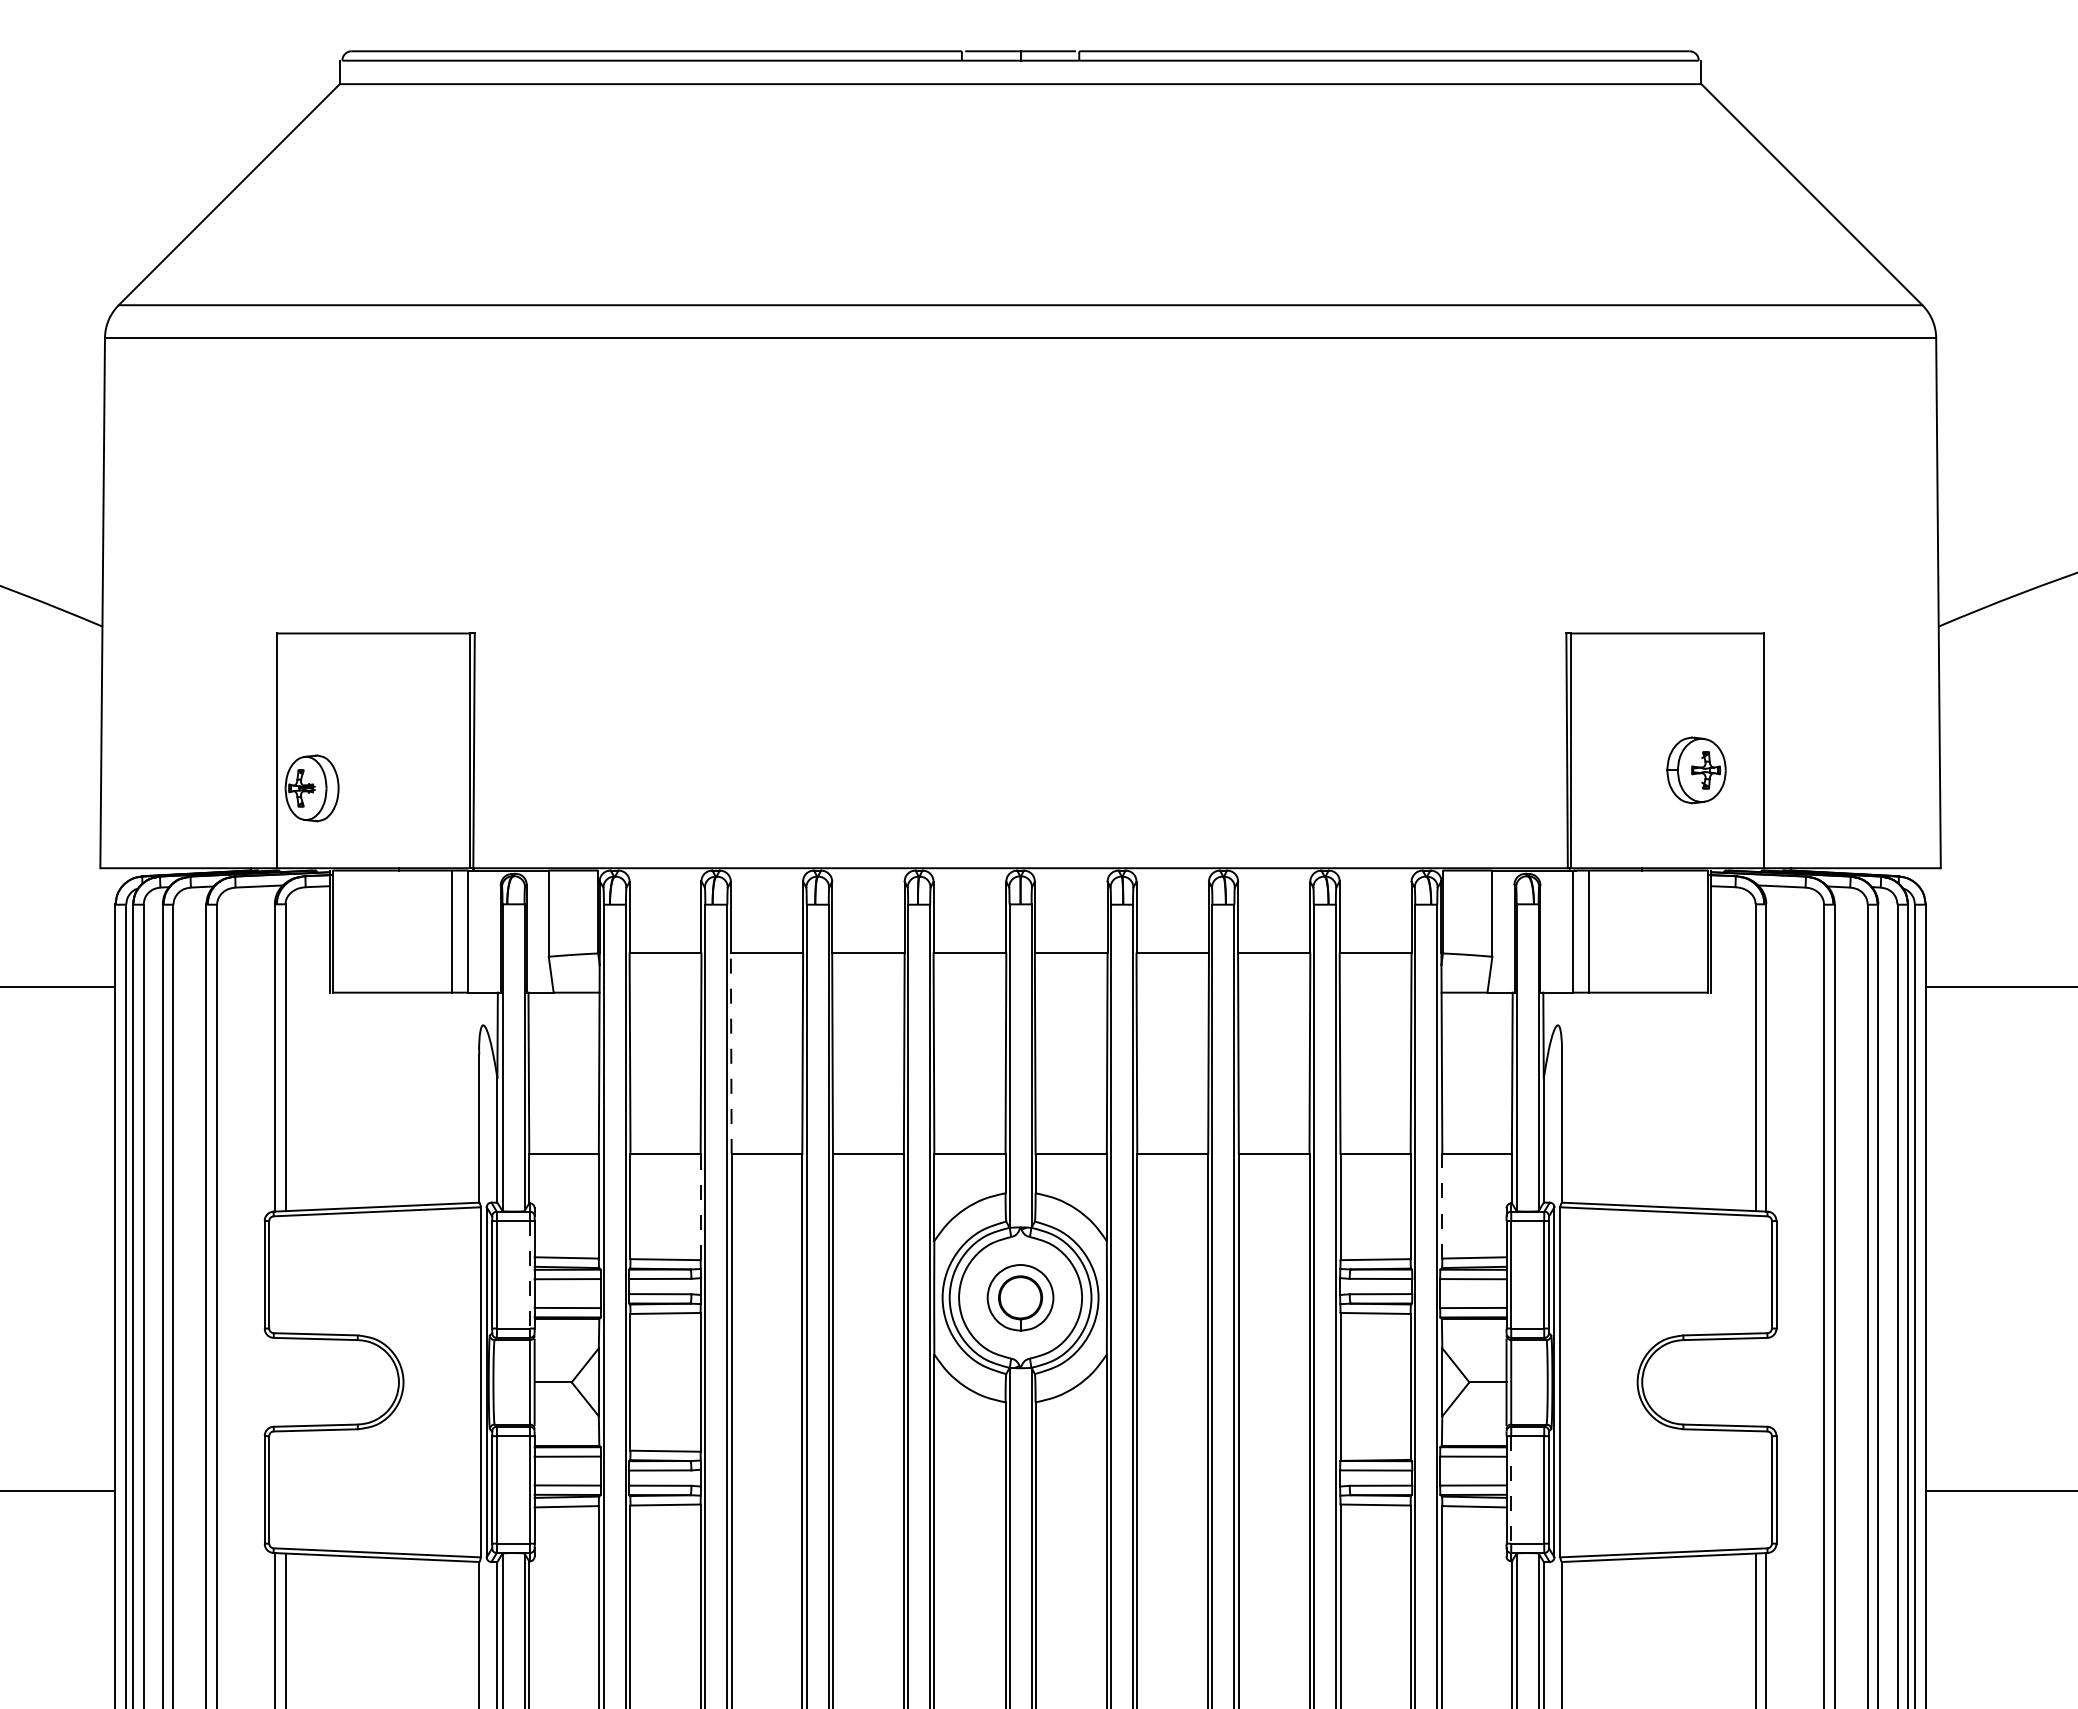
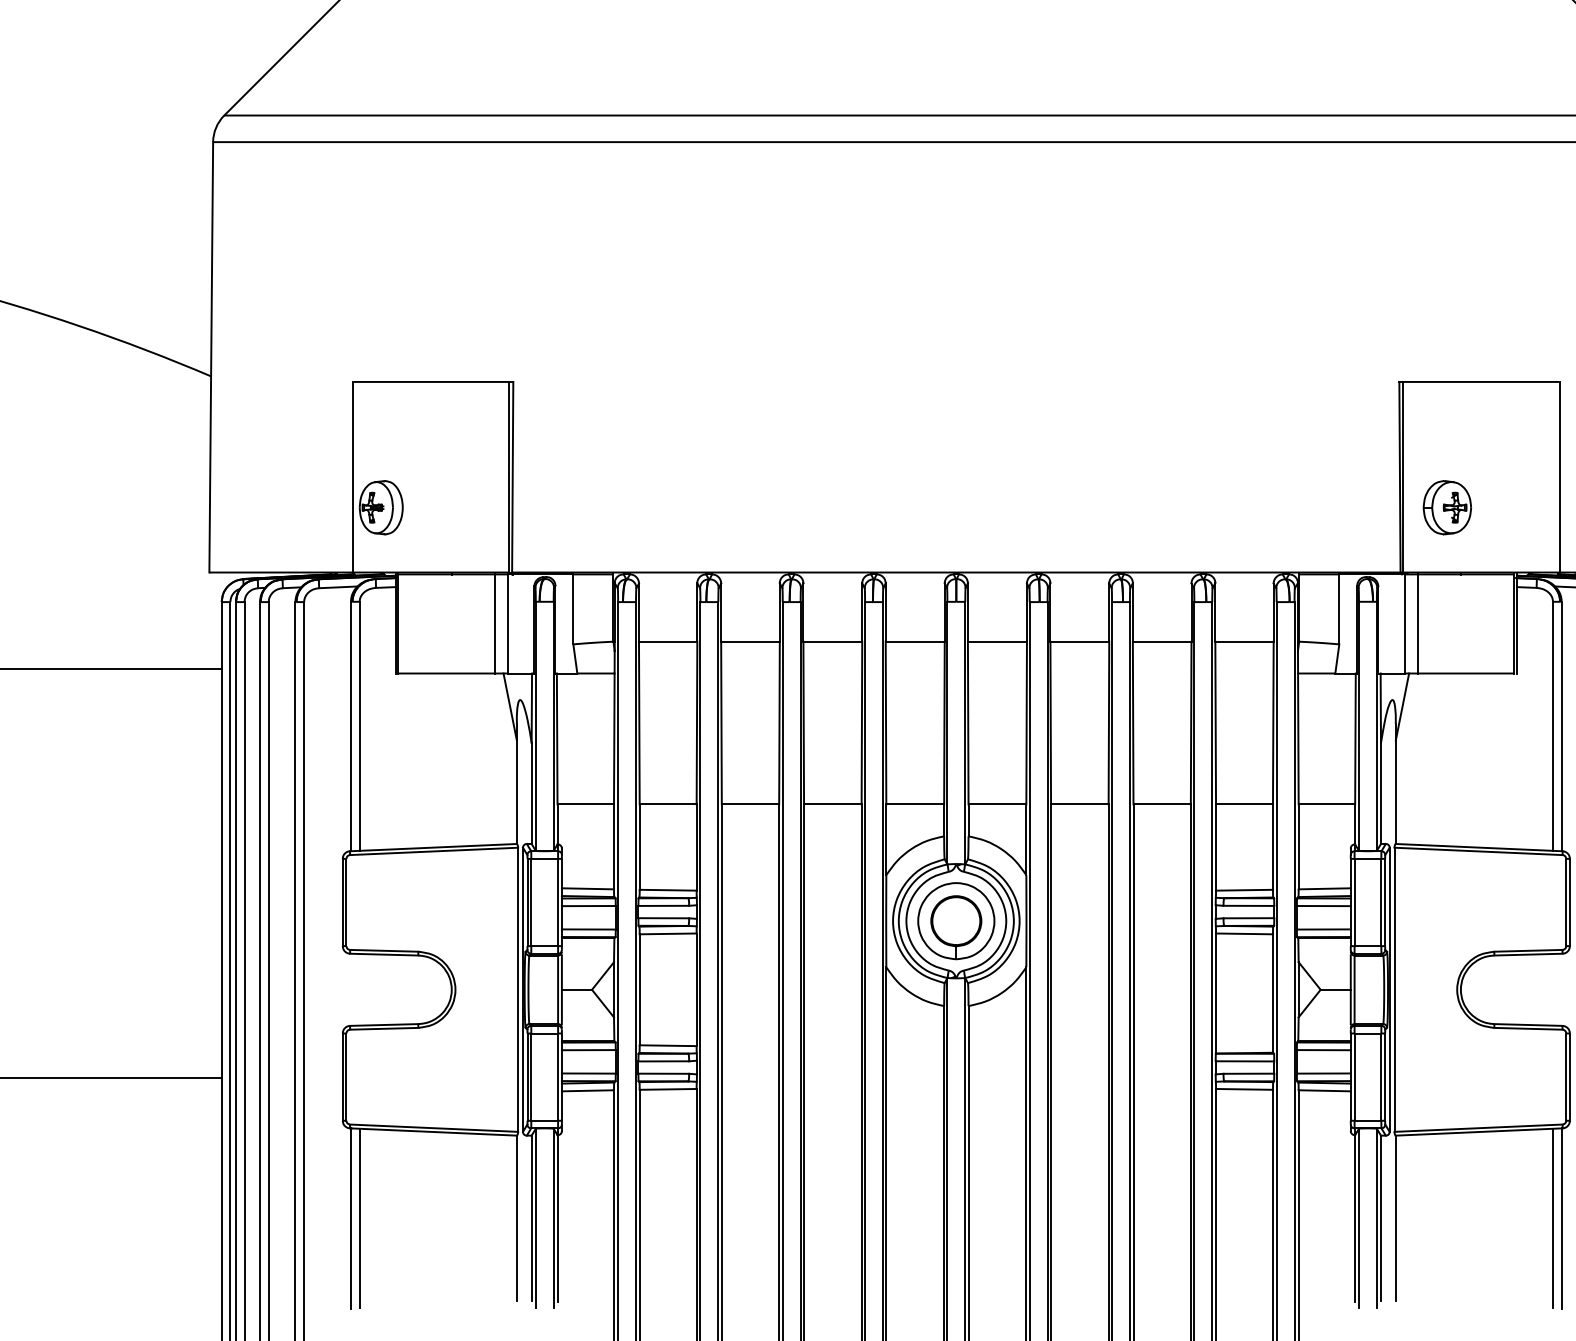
part: (1696, 770) -> (1447, 507), moved
line: (470, 1033) -> (509, 706), added
line: (1570, 1033) -> (1402, 706), added
line: (731, 1053) -> (721, 722), dashed -> solid
line: (1442, 1205) -> (1298, 846), dashed -> solid
line: (700, 1206) -> (696, 847), dashed -> solid
line: (529, 1274) -> (557, 902), dashed -> solid
part: (1020, 1297) -> (956, 920), size x1.43
line: (1511, 1489) -> (1354, 1076), dashed -> solid

